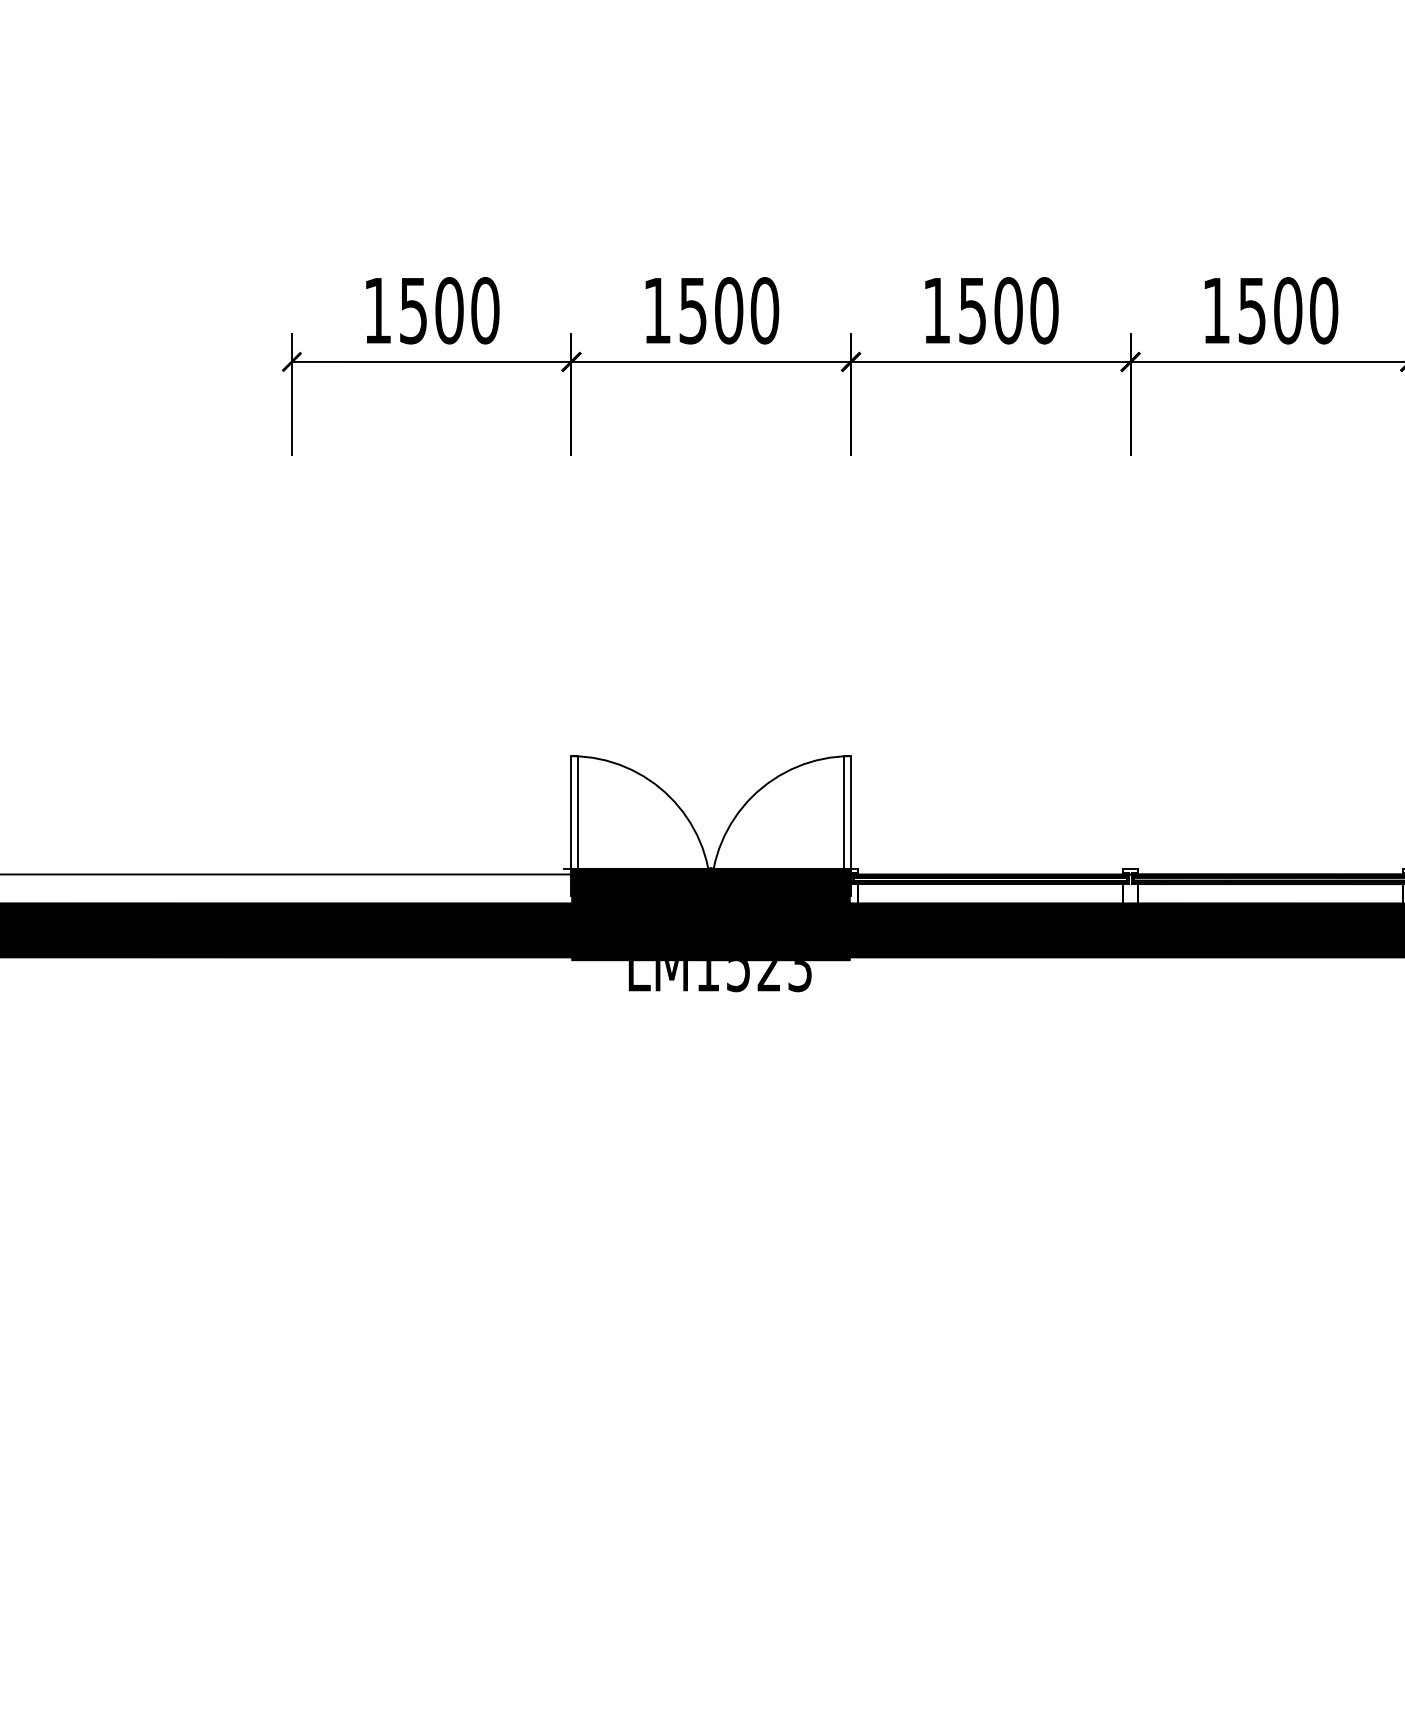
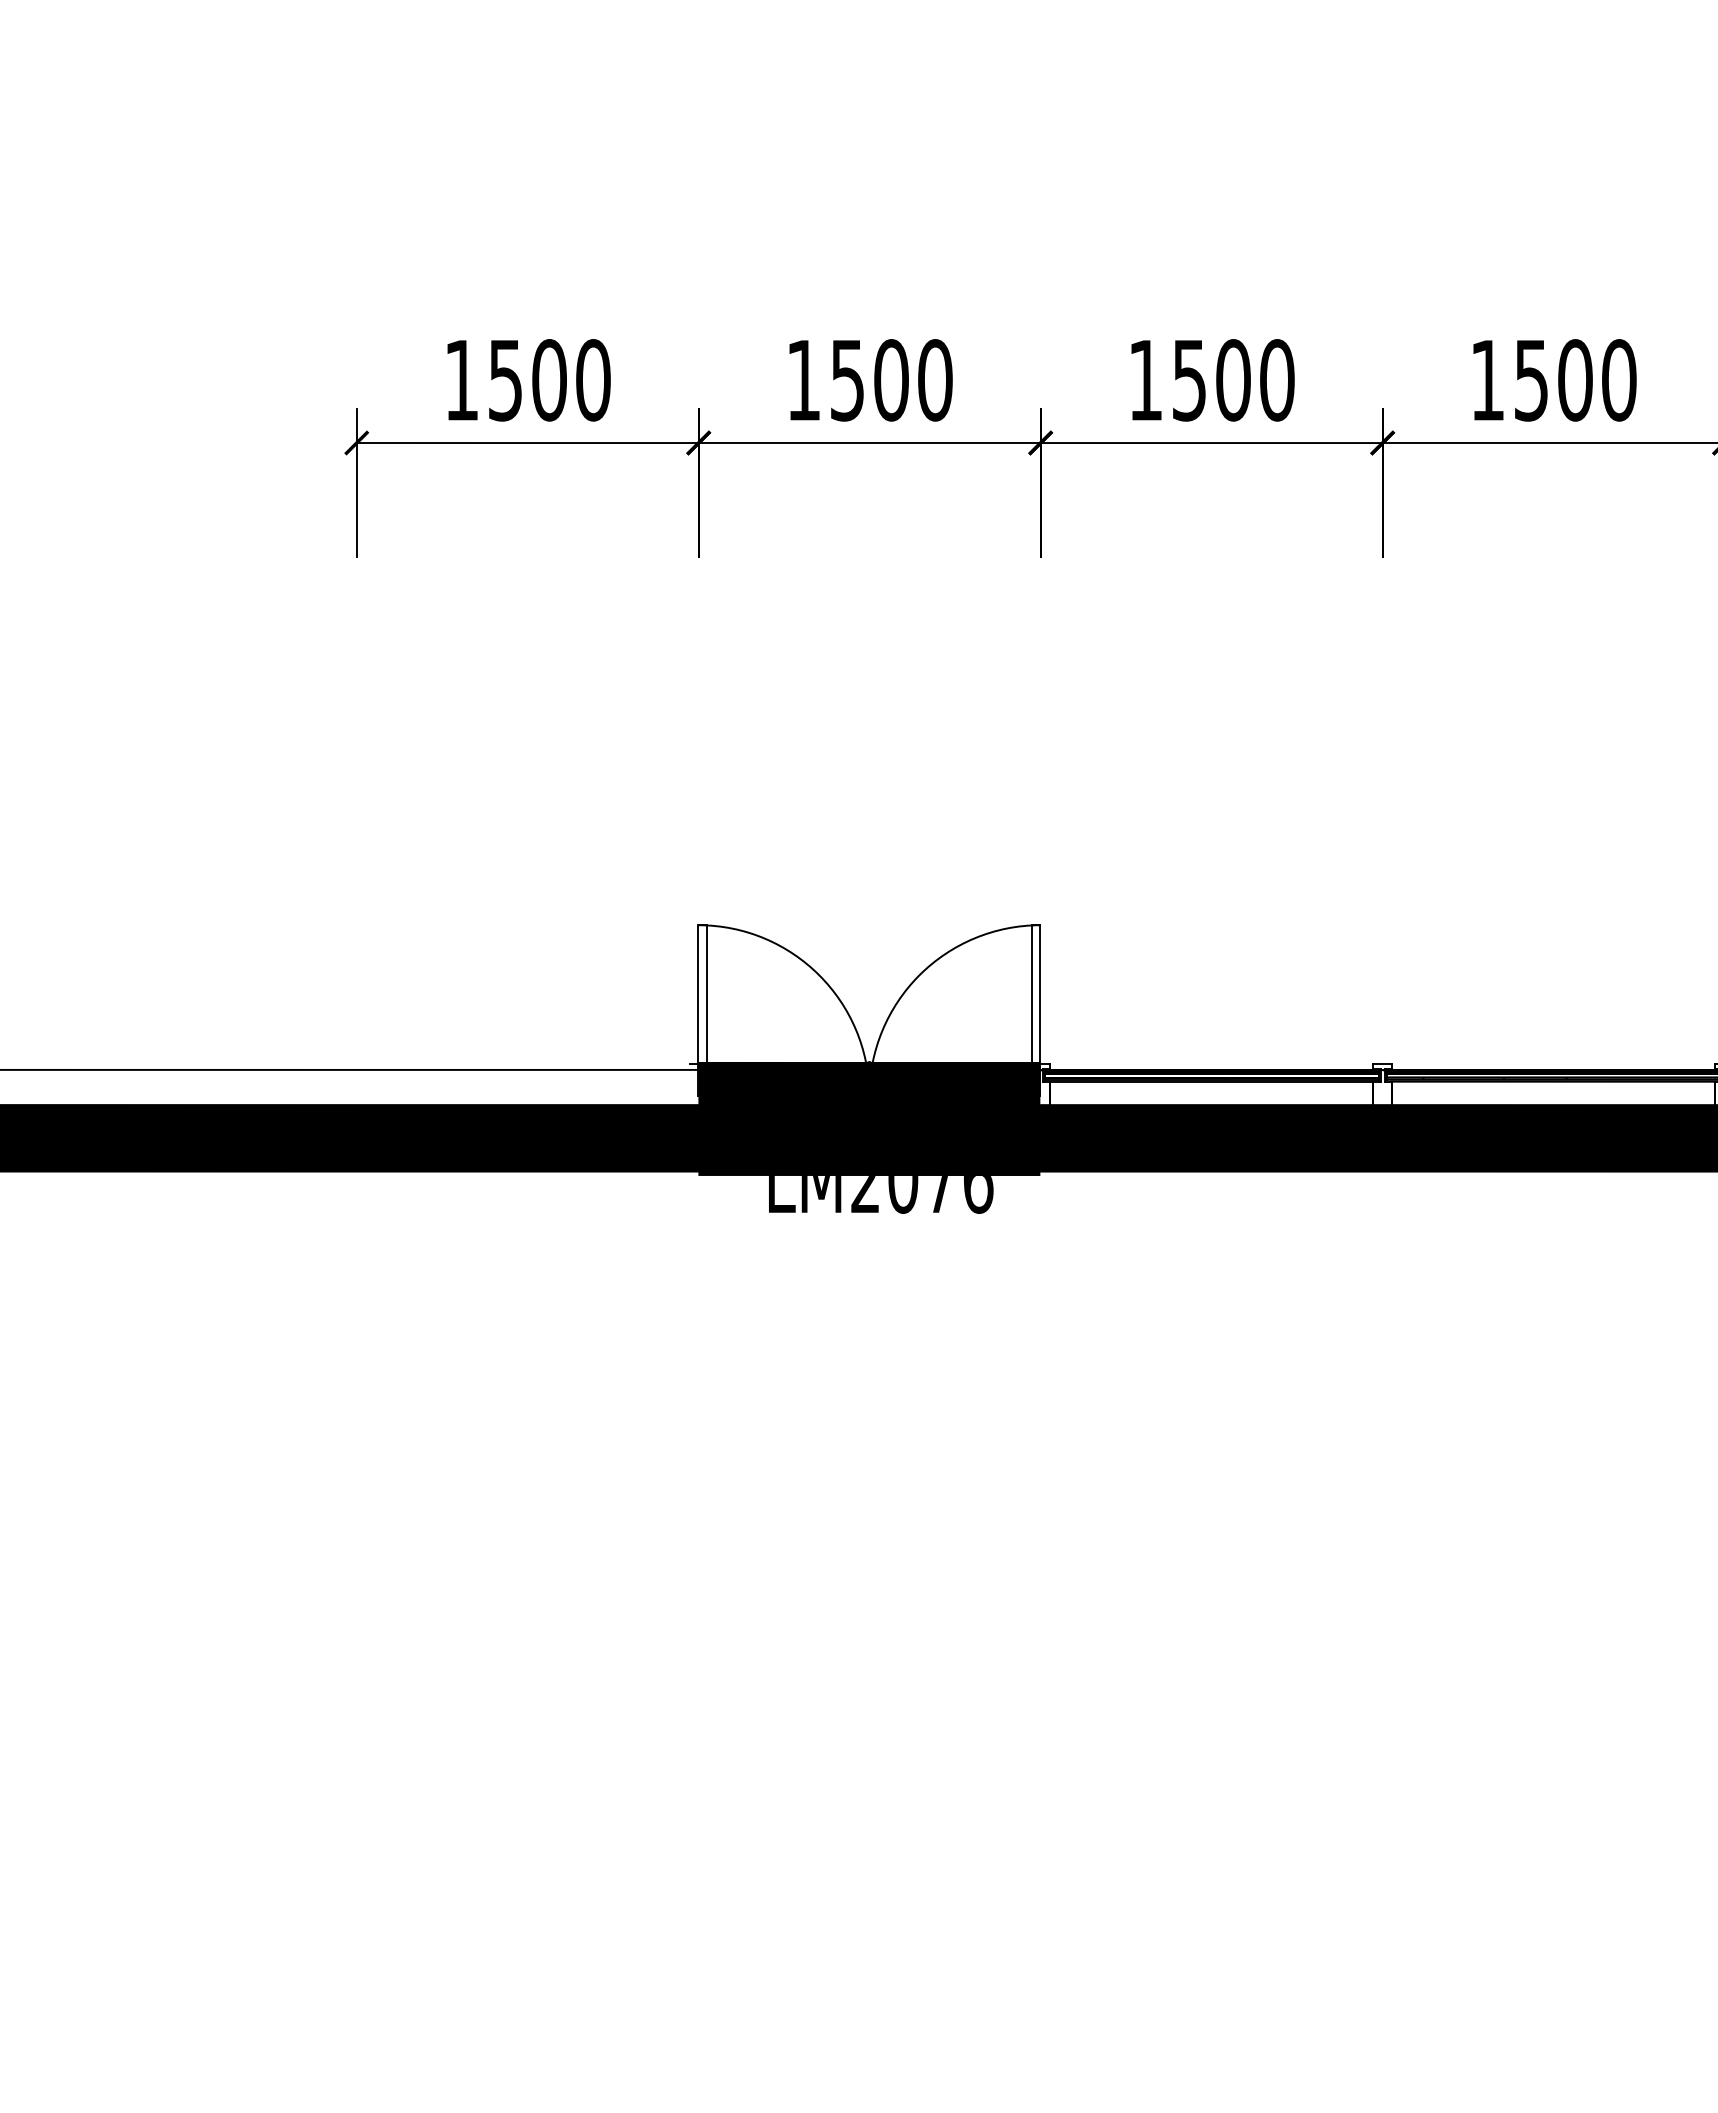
text: (754, 976) -> (922, 1194), LM1523 -> LM2076

